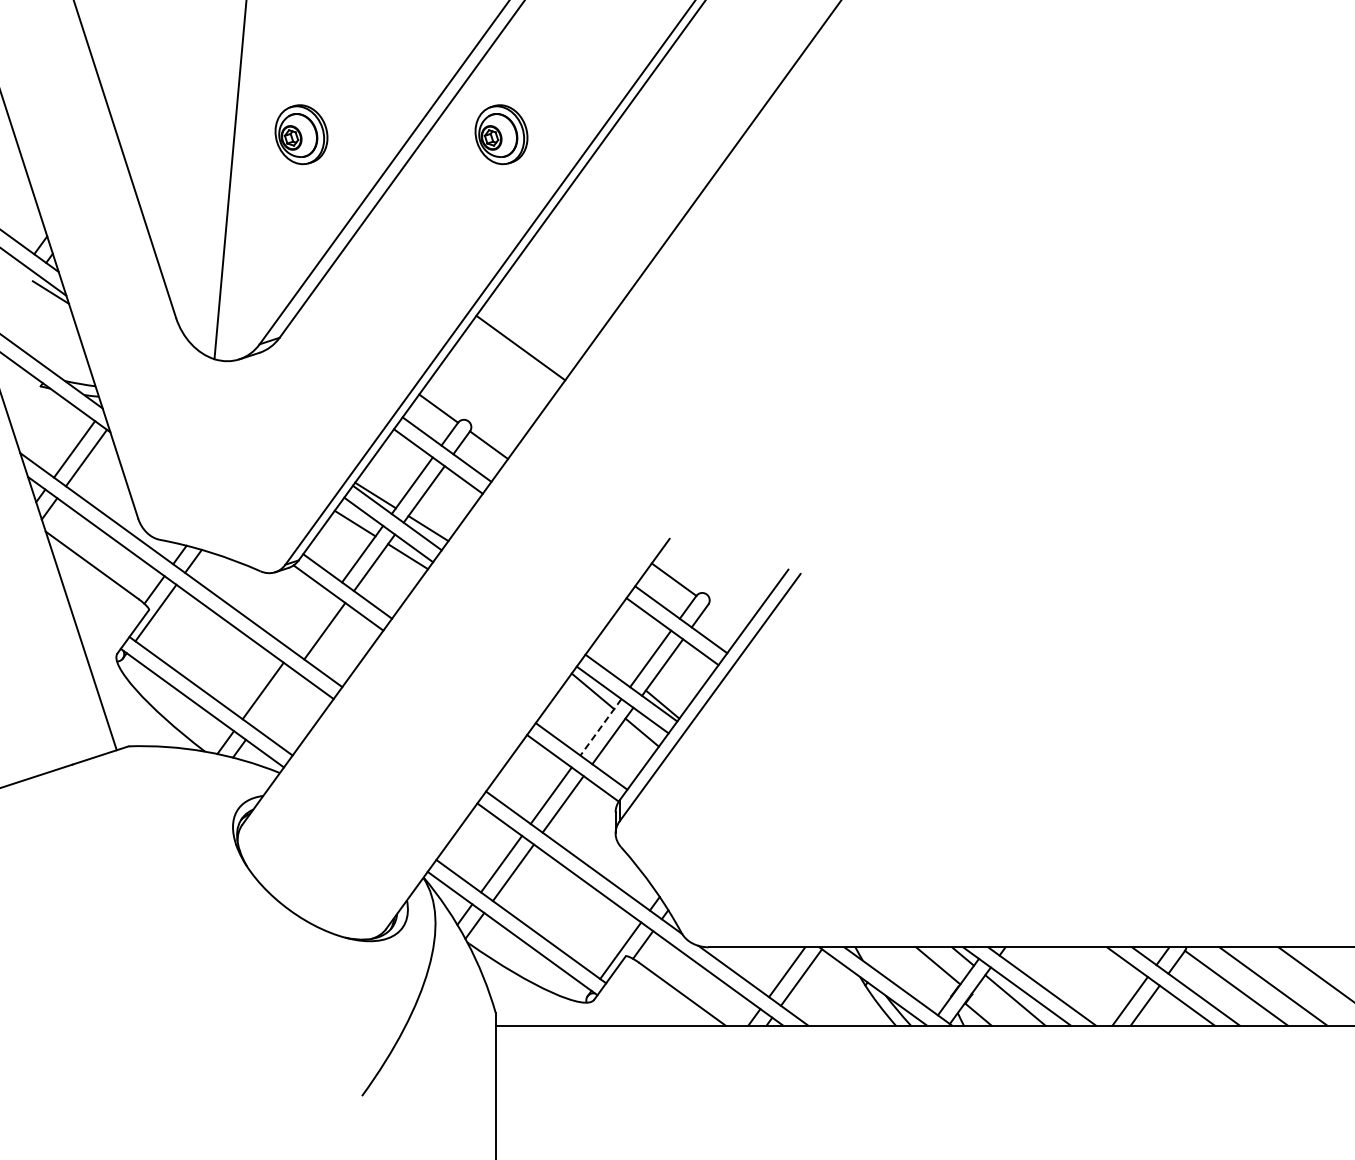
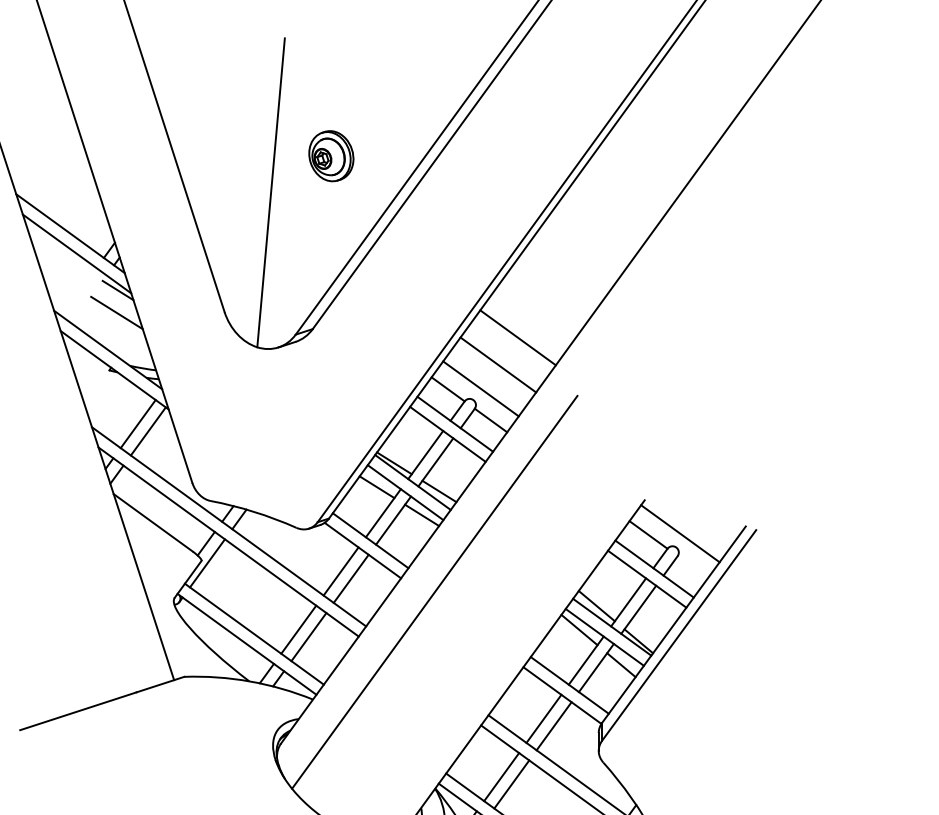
part: (501, 134) -> (501, 156), removed
line: (49, 318) -> (116, 312), added
line: (497, 379) -> (498, 364), added
line: (476, 407) -> (480, 388), added
line: (711, 577) -> (680, 533), added
line: (312, 622) -> (340, 571), added
line: (422, 646) -> (434, 591), added
line: (613, 663) -> (596, 606), added
line: (274, 699) -> (308, 636), added
line: (600, 727) -> (585, 660), dashed -> solid

